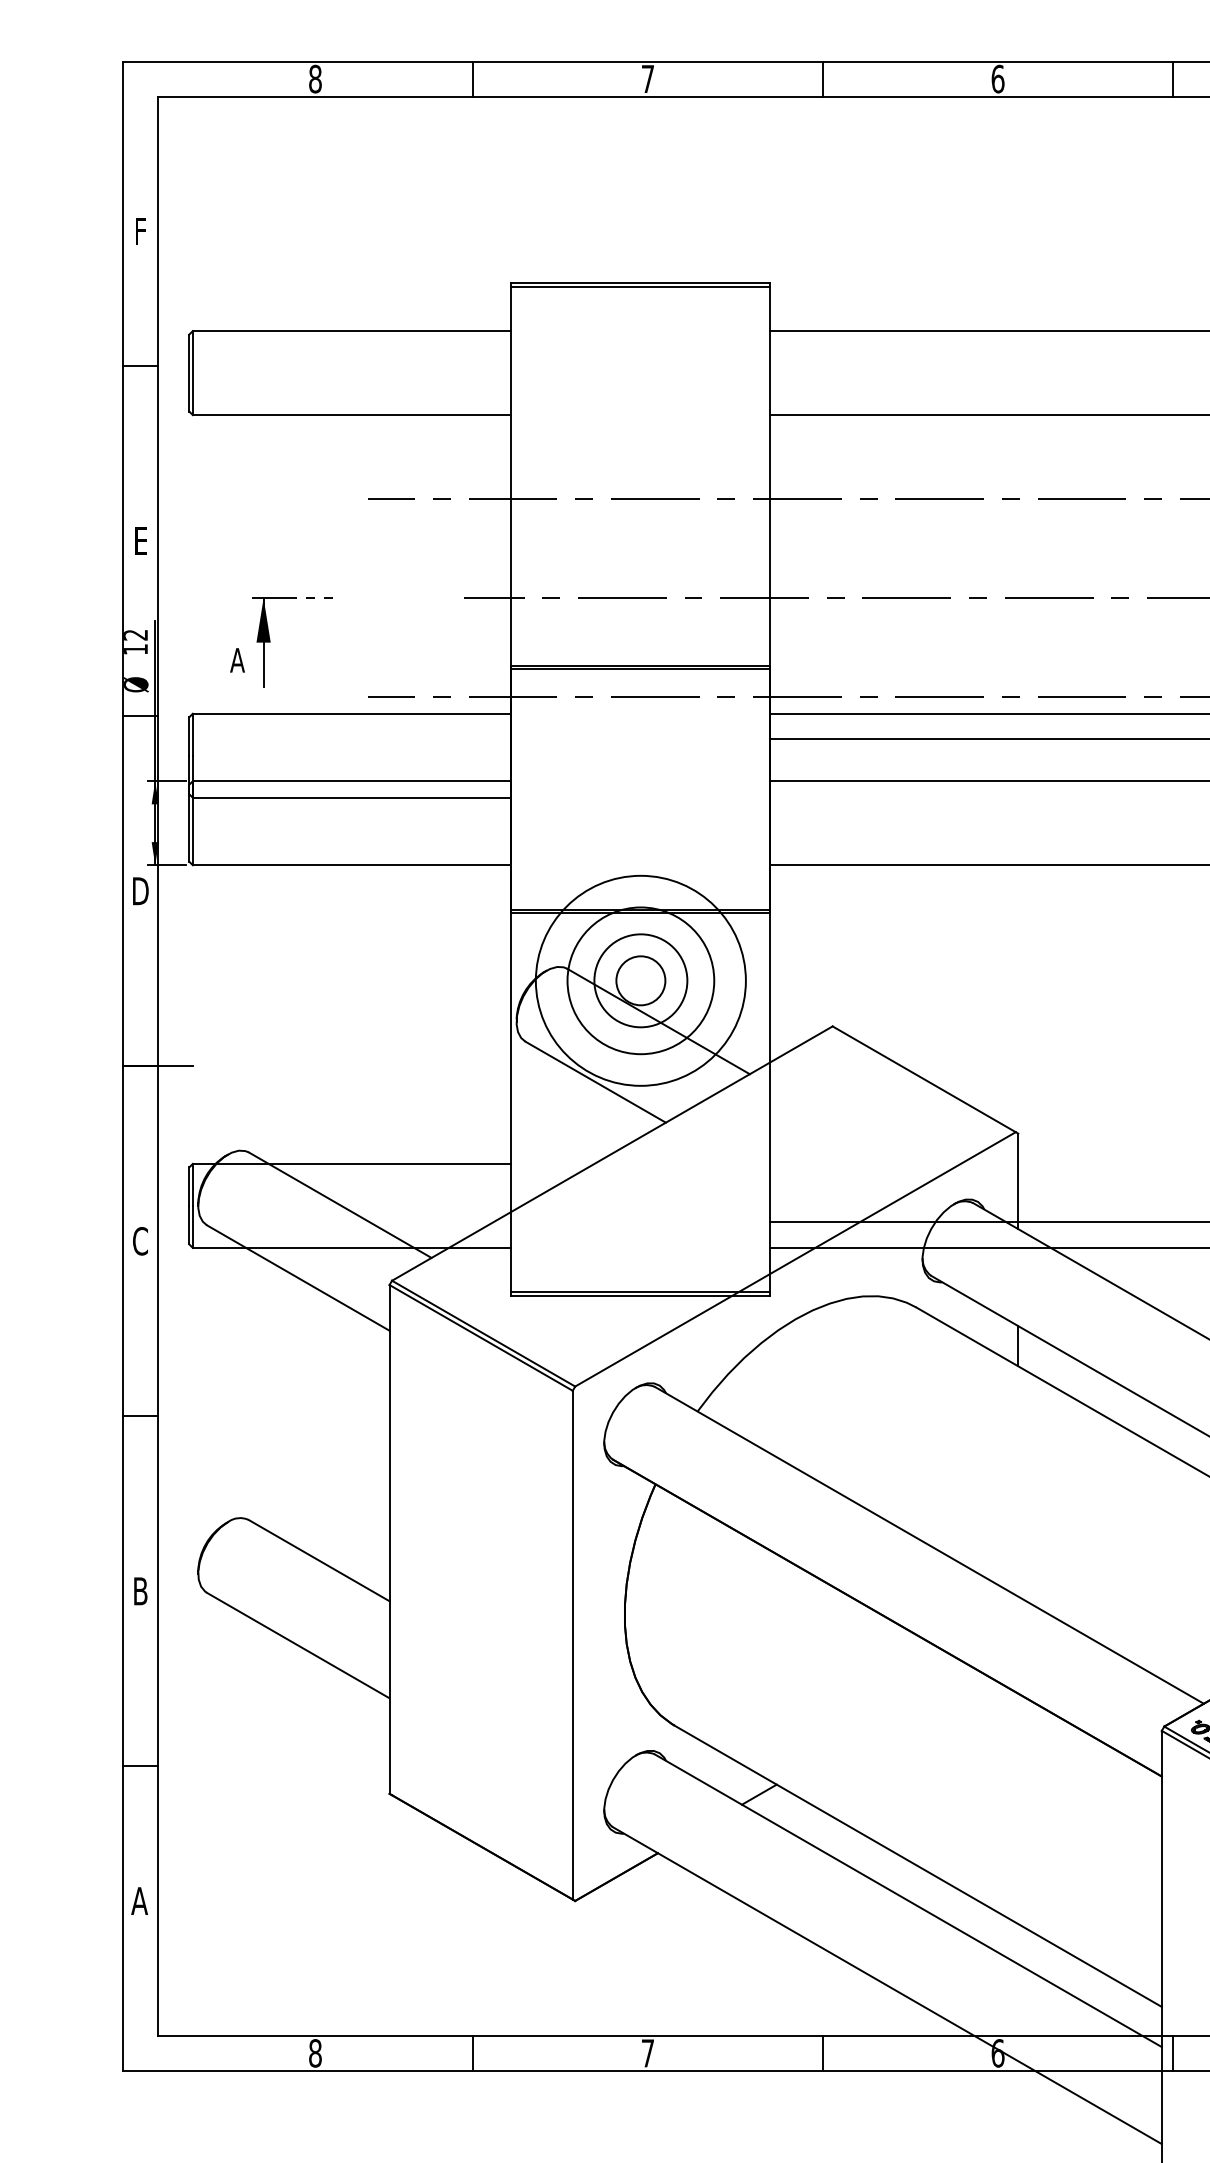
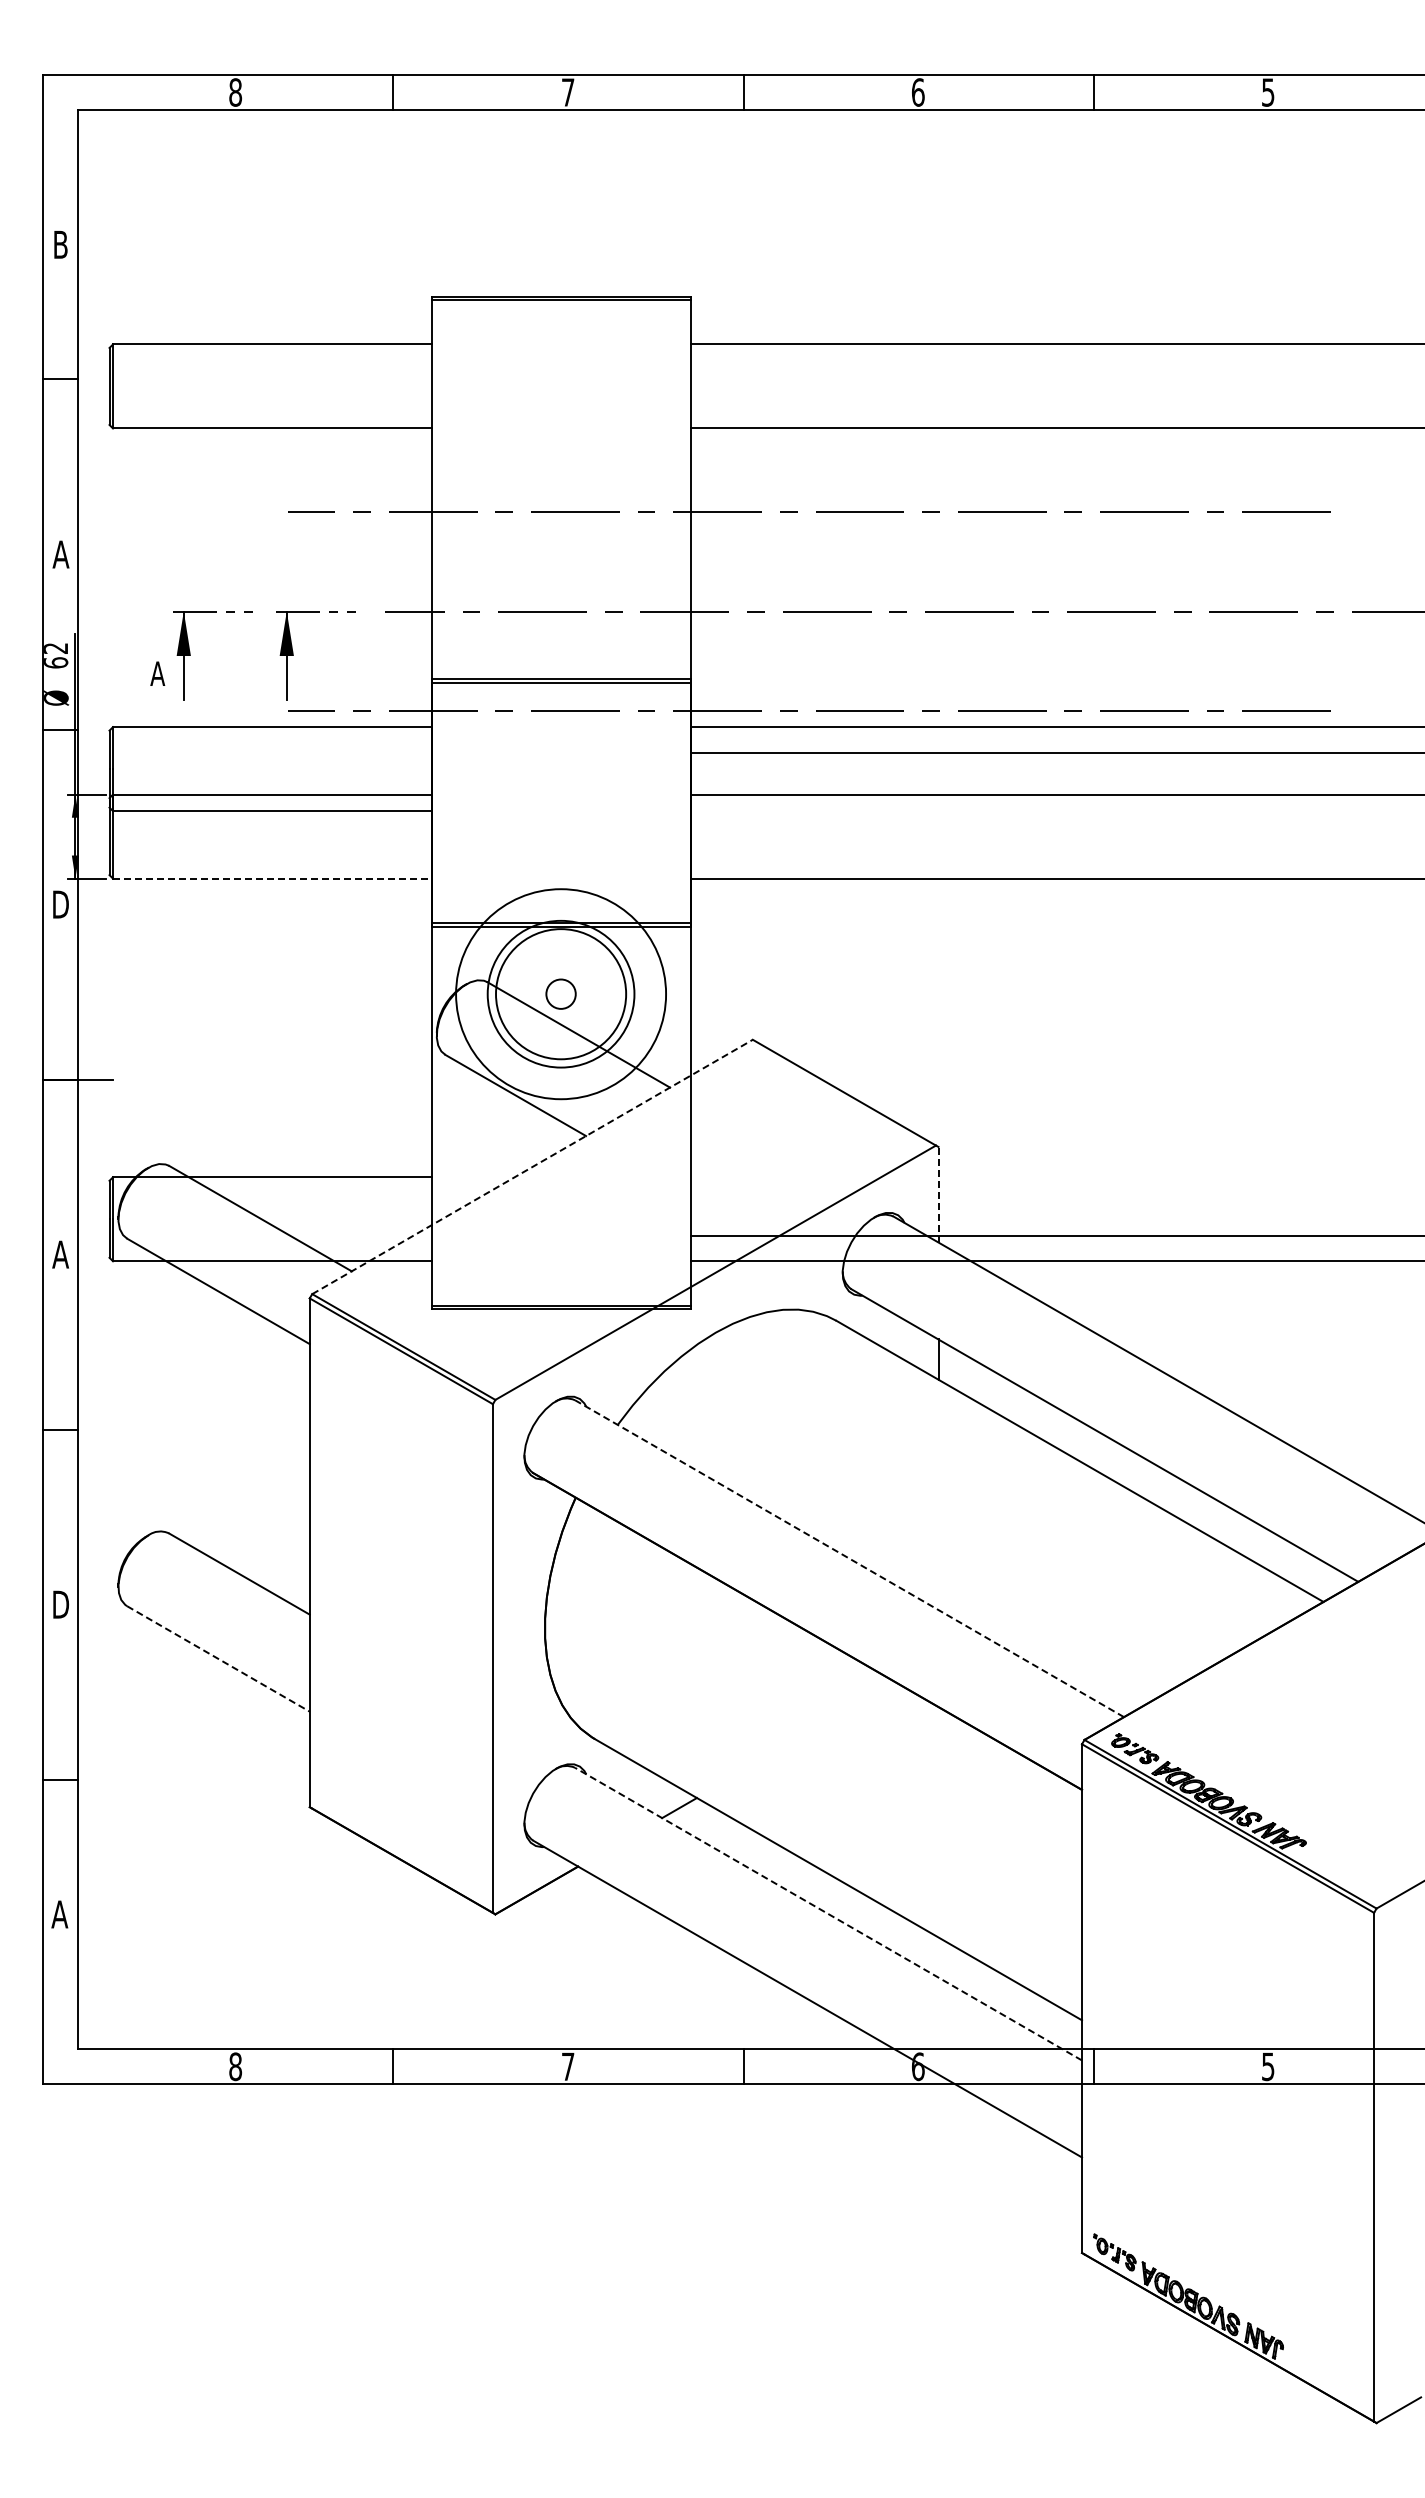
text: (140, 231) -> (60, 244), F -> B
text: (140, 541) -> (60, 554), E -> A
part: (373, 642) -> (293, 655), added
text: (136, 649) -> (56, 662), 12 -> 62
line: (352, 865) -> (272, 878), solid -> dashed
circle: (640, 980) -> (560, 993), size x0.6
circle: (640, 980) -> (560, 993), size x1.4
line: (612, 1153) -> (532, 1166), solid -> dashed
line: (1018, 1181) -> (938, 1194), solid -> dashed
text: (140, 1241) -> (60, 1254), C -> A
line: (929, 1545) -> (849, 1558), solid -> dashed
text: (141, 1591) -> (61, 1604), B -> D
line: (298, 1646) -> (218, 1659), solid -> dashed
line: (908, 1901) -> (828, 1914), solid -> dashed

